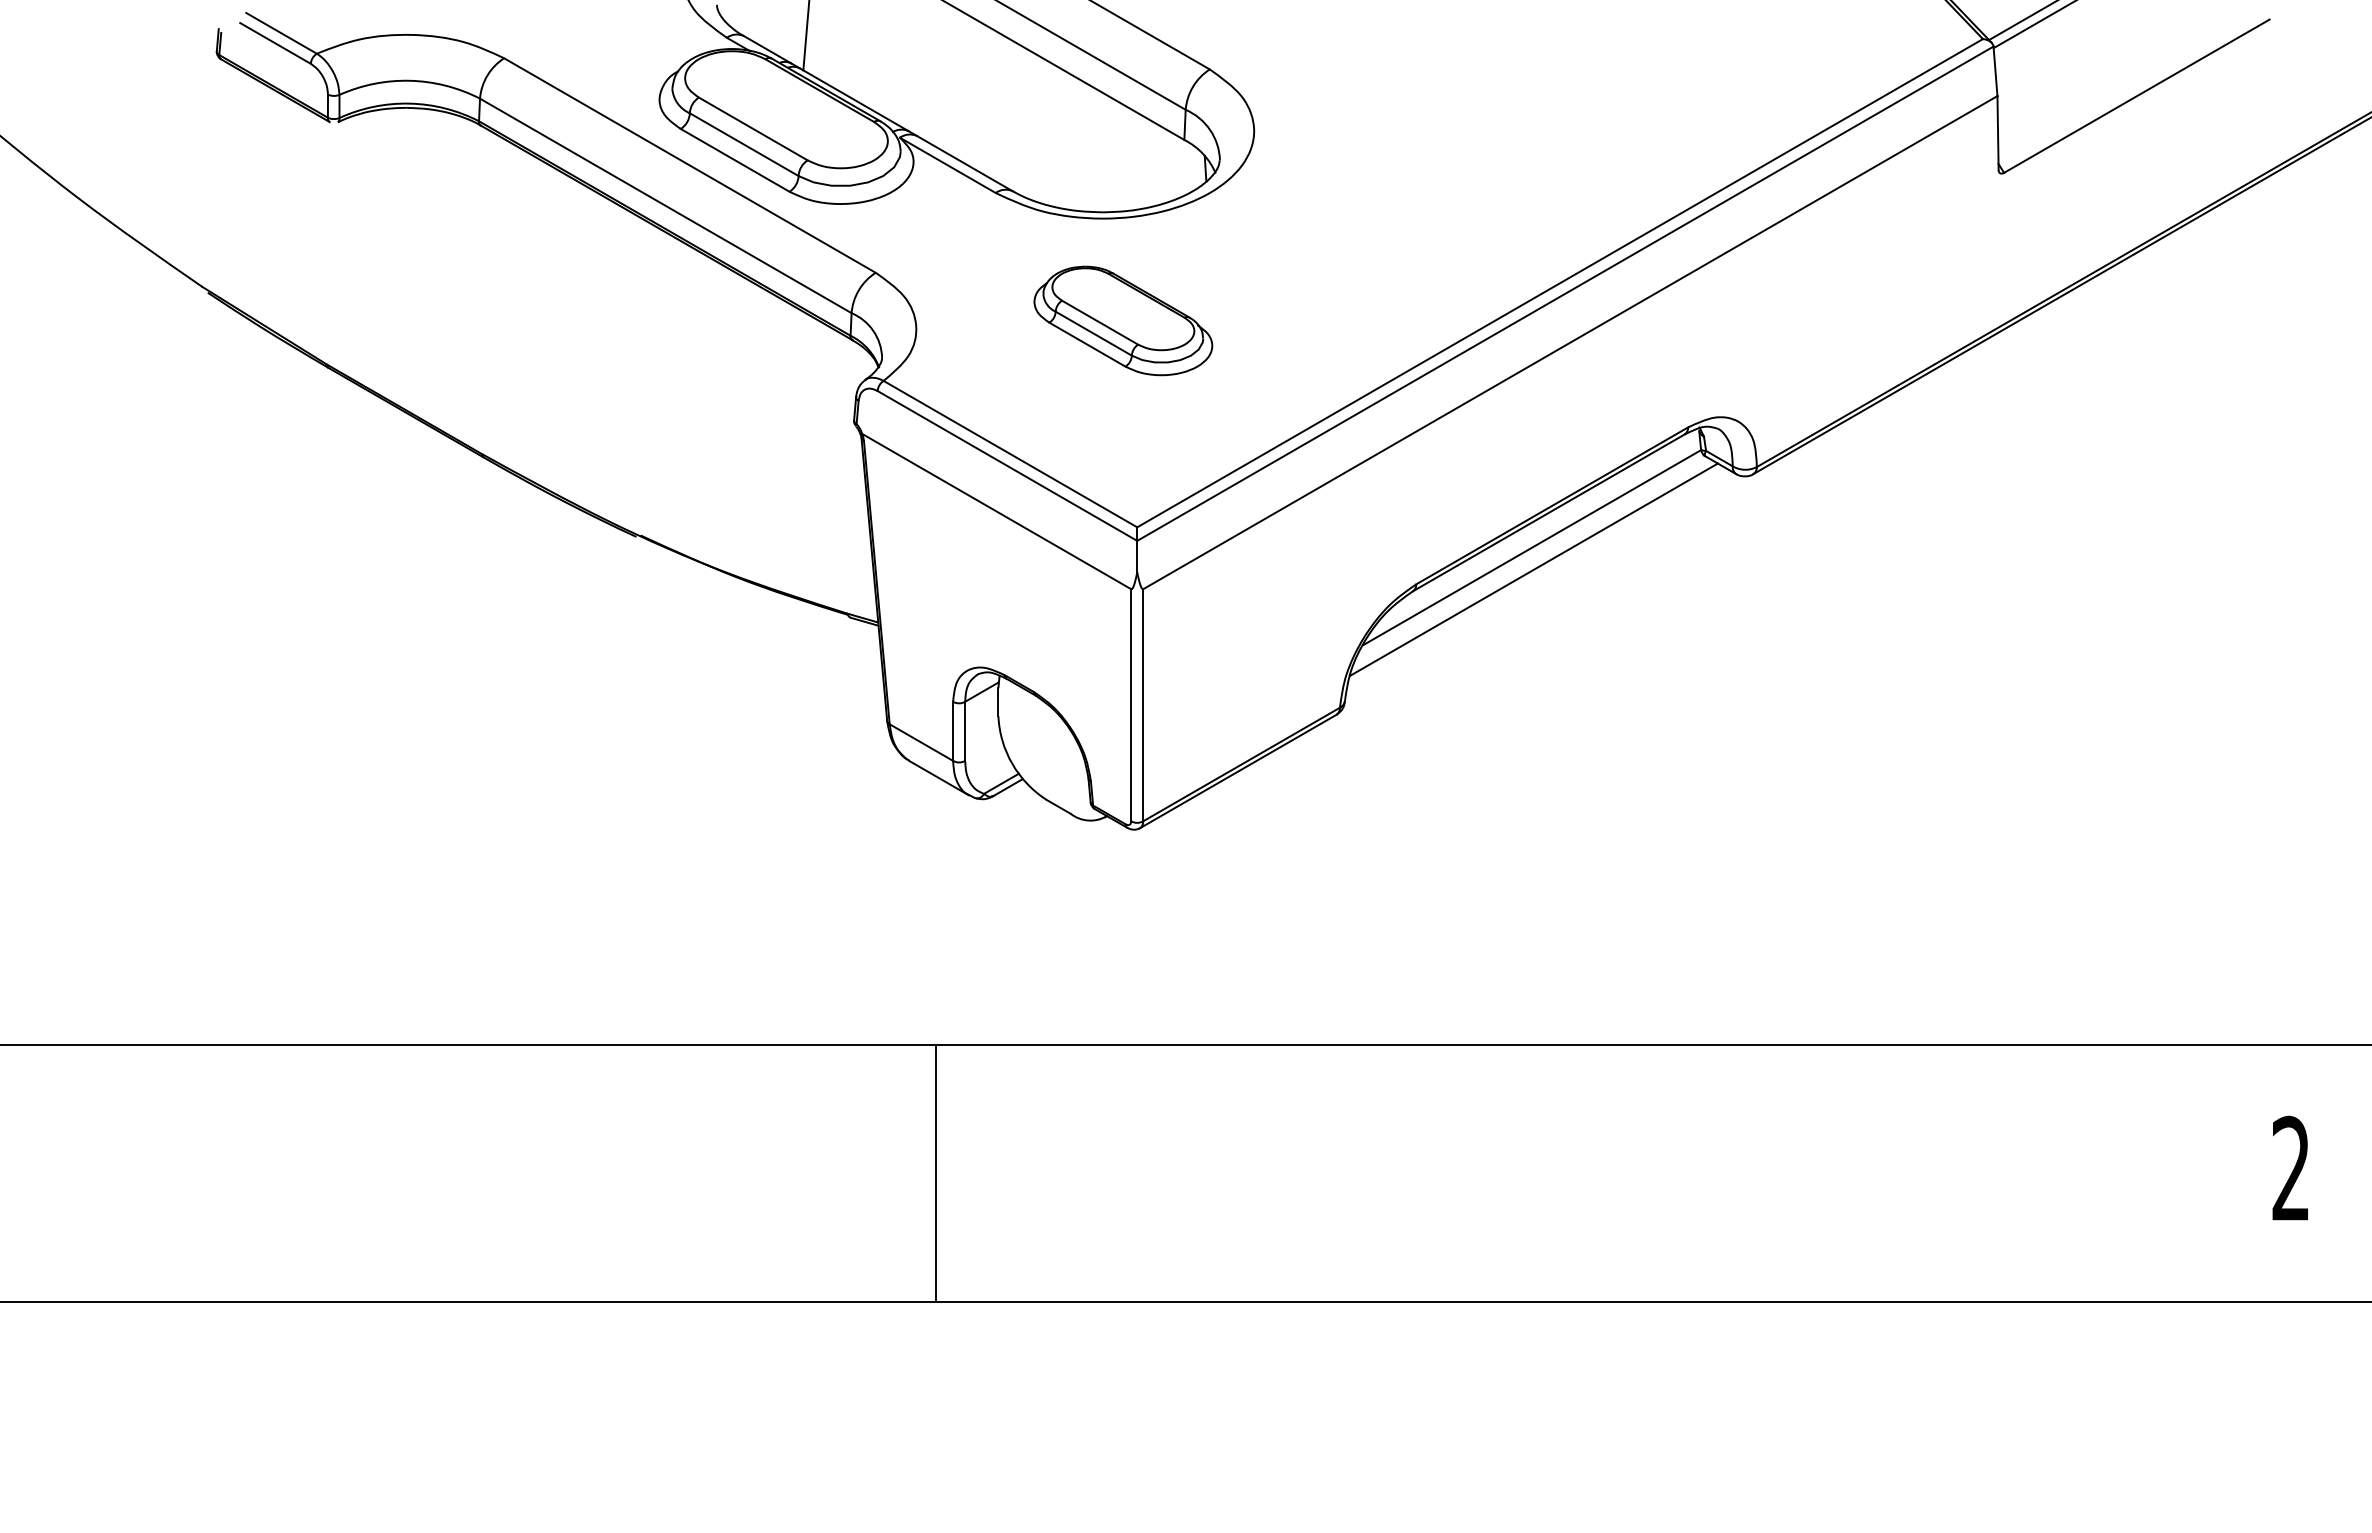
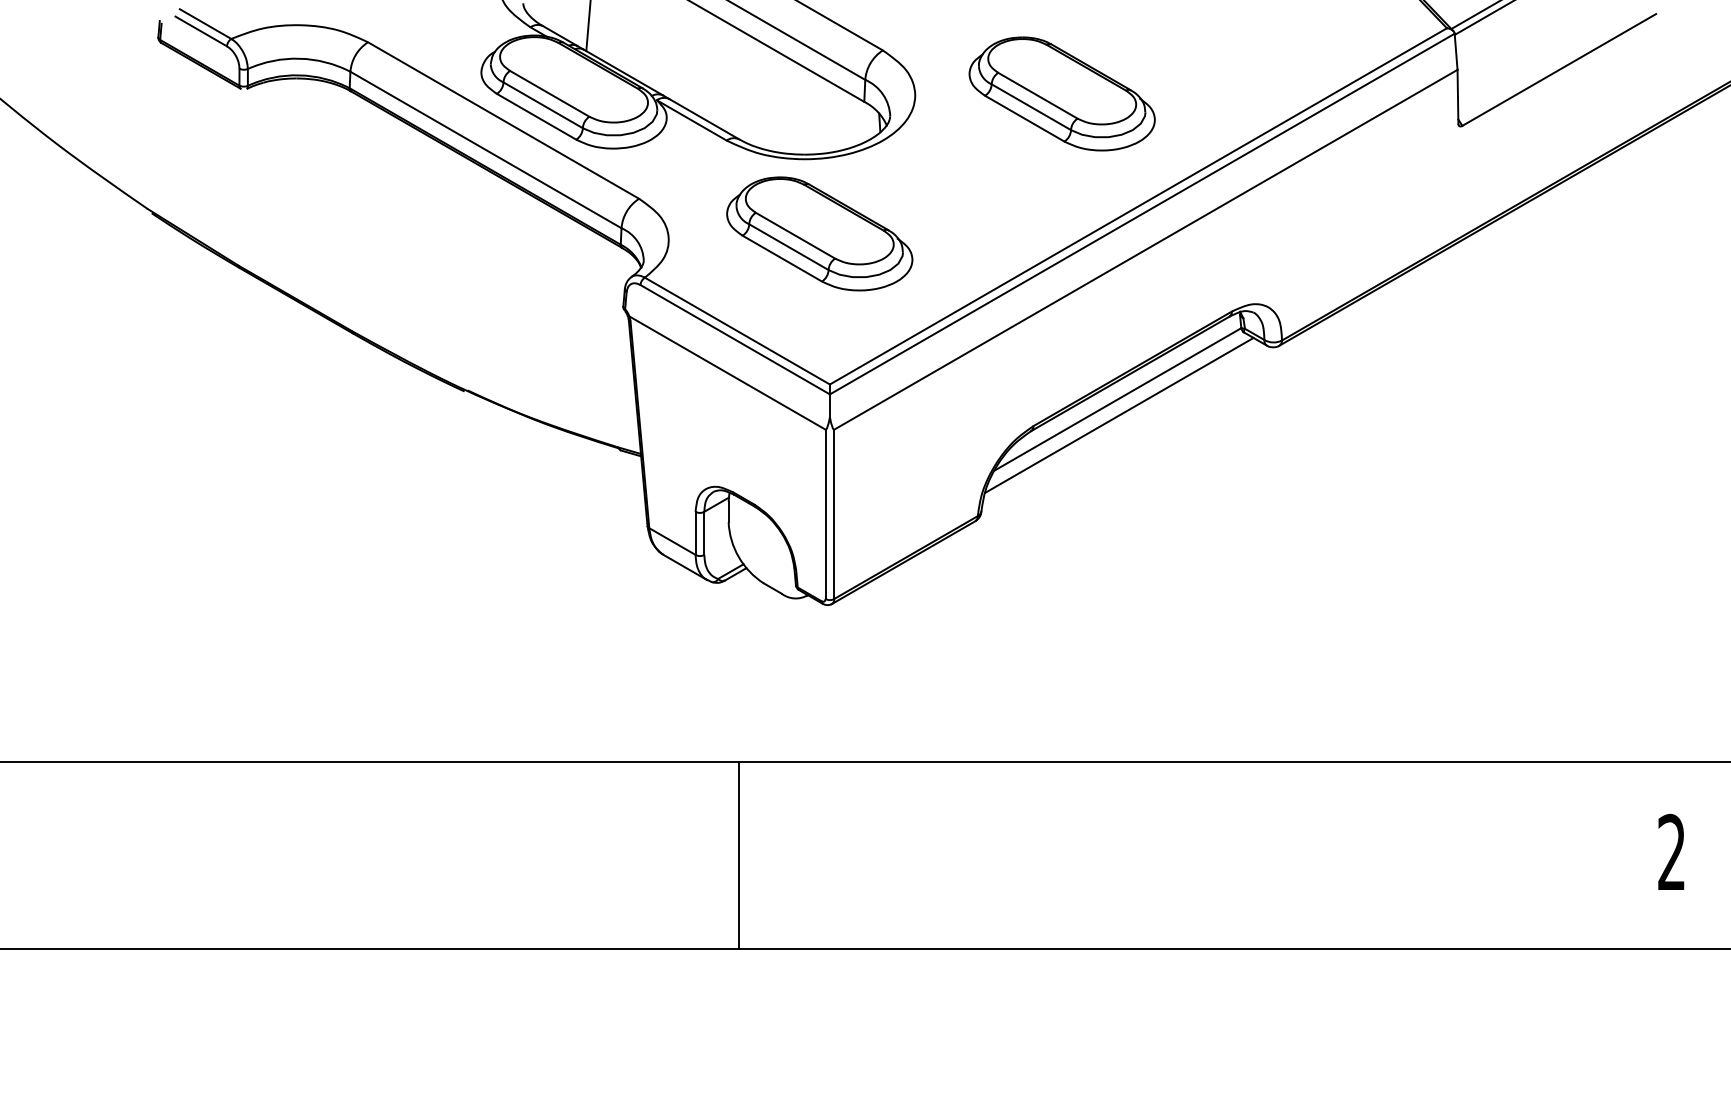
part: (1455, 128) -> (1062, 93), added
part: (1123, 320) -> (819, 233), size x1.43
line: (936, 1173) -> (739, 855), moved

